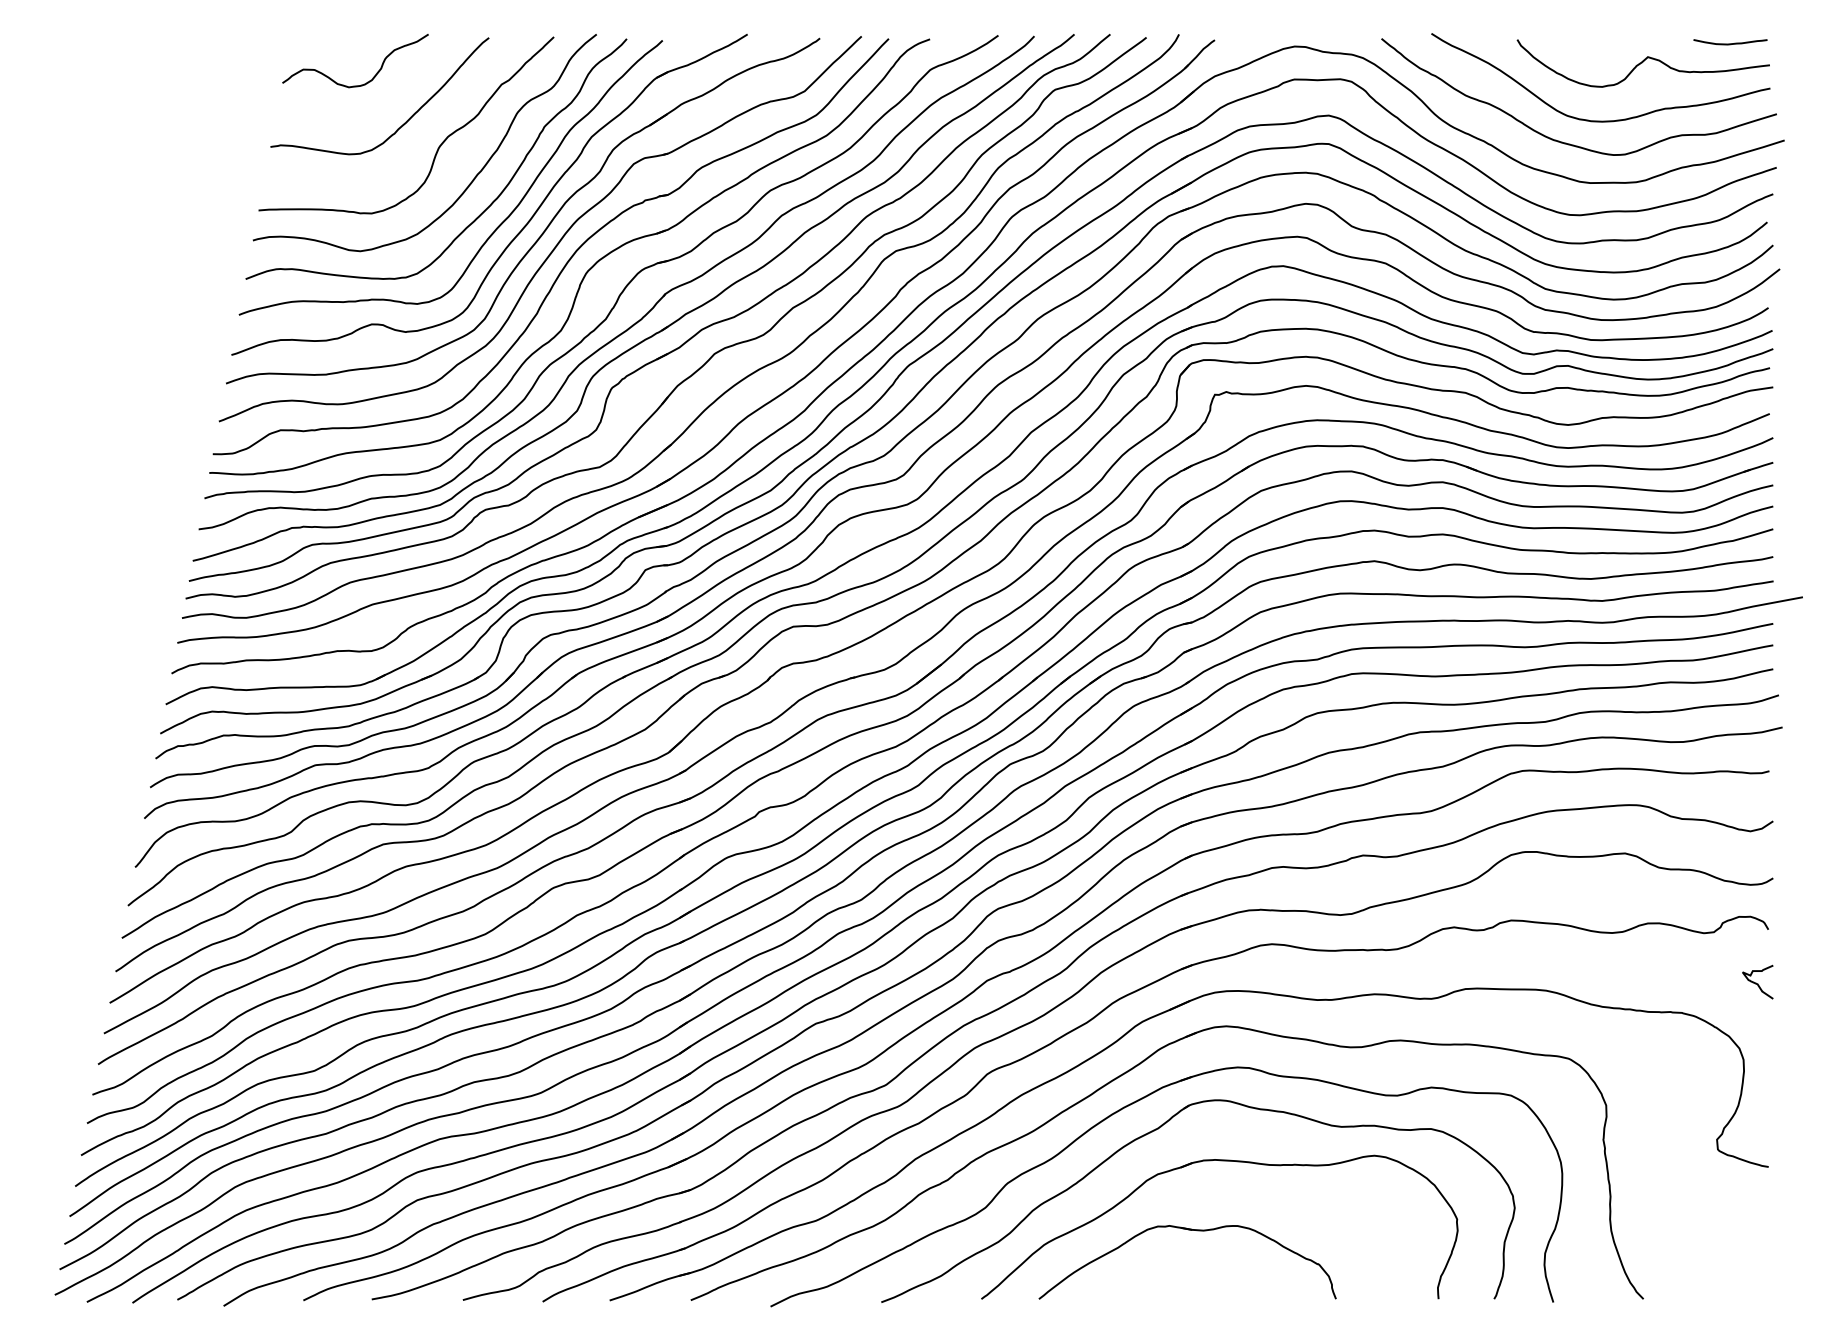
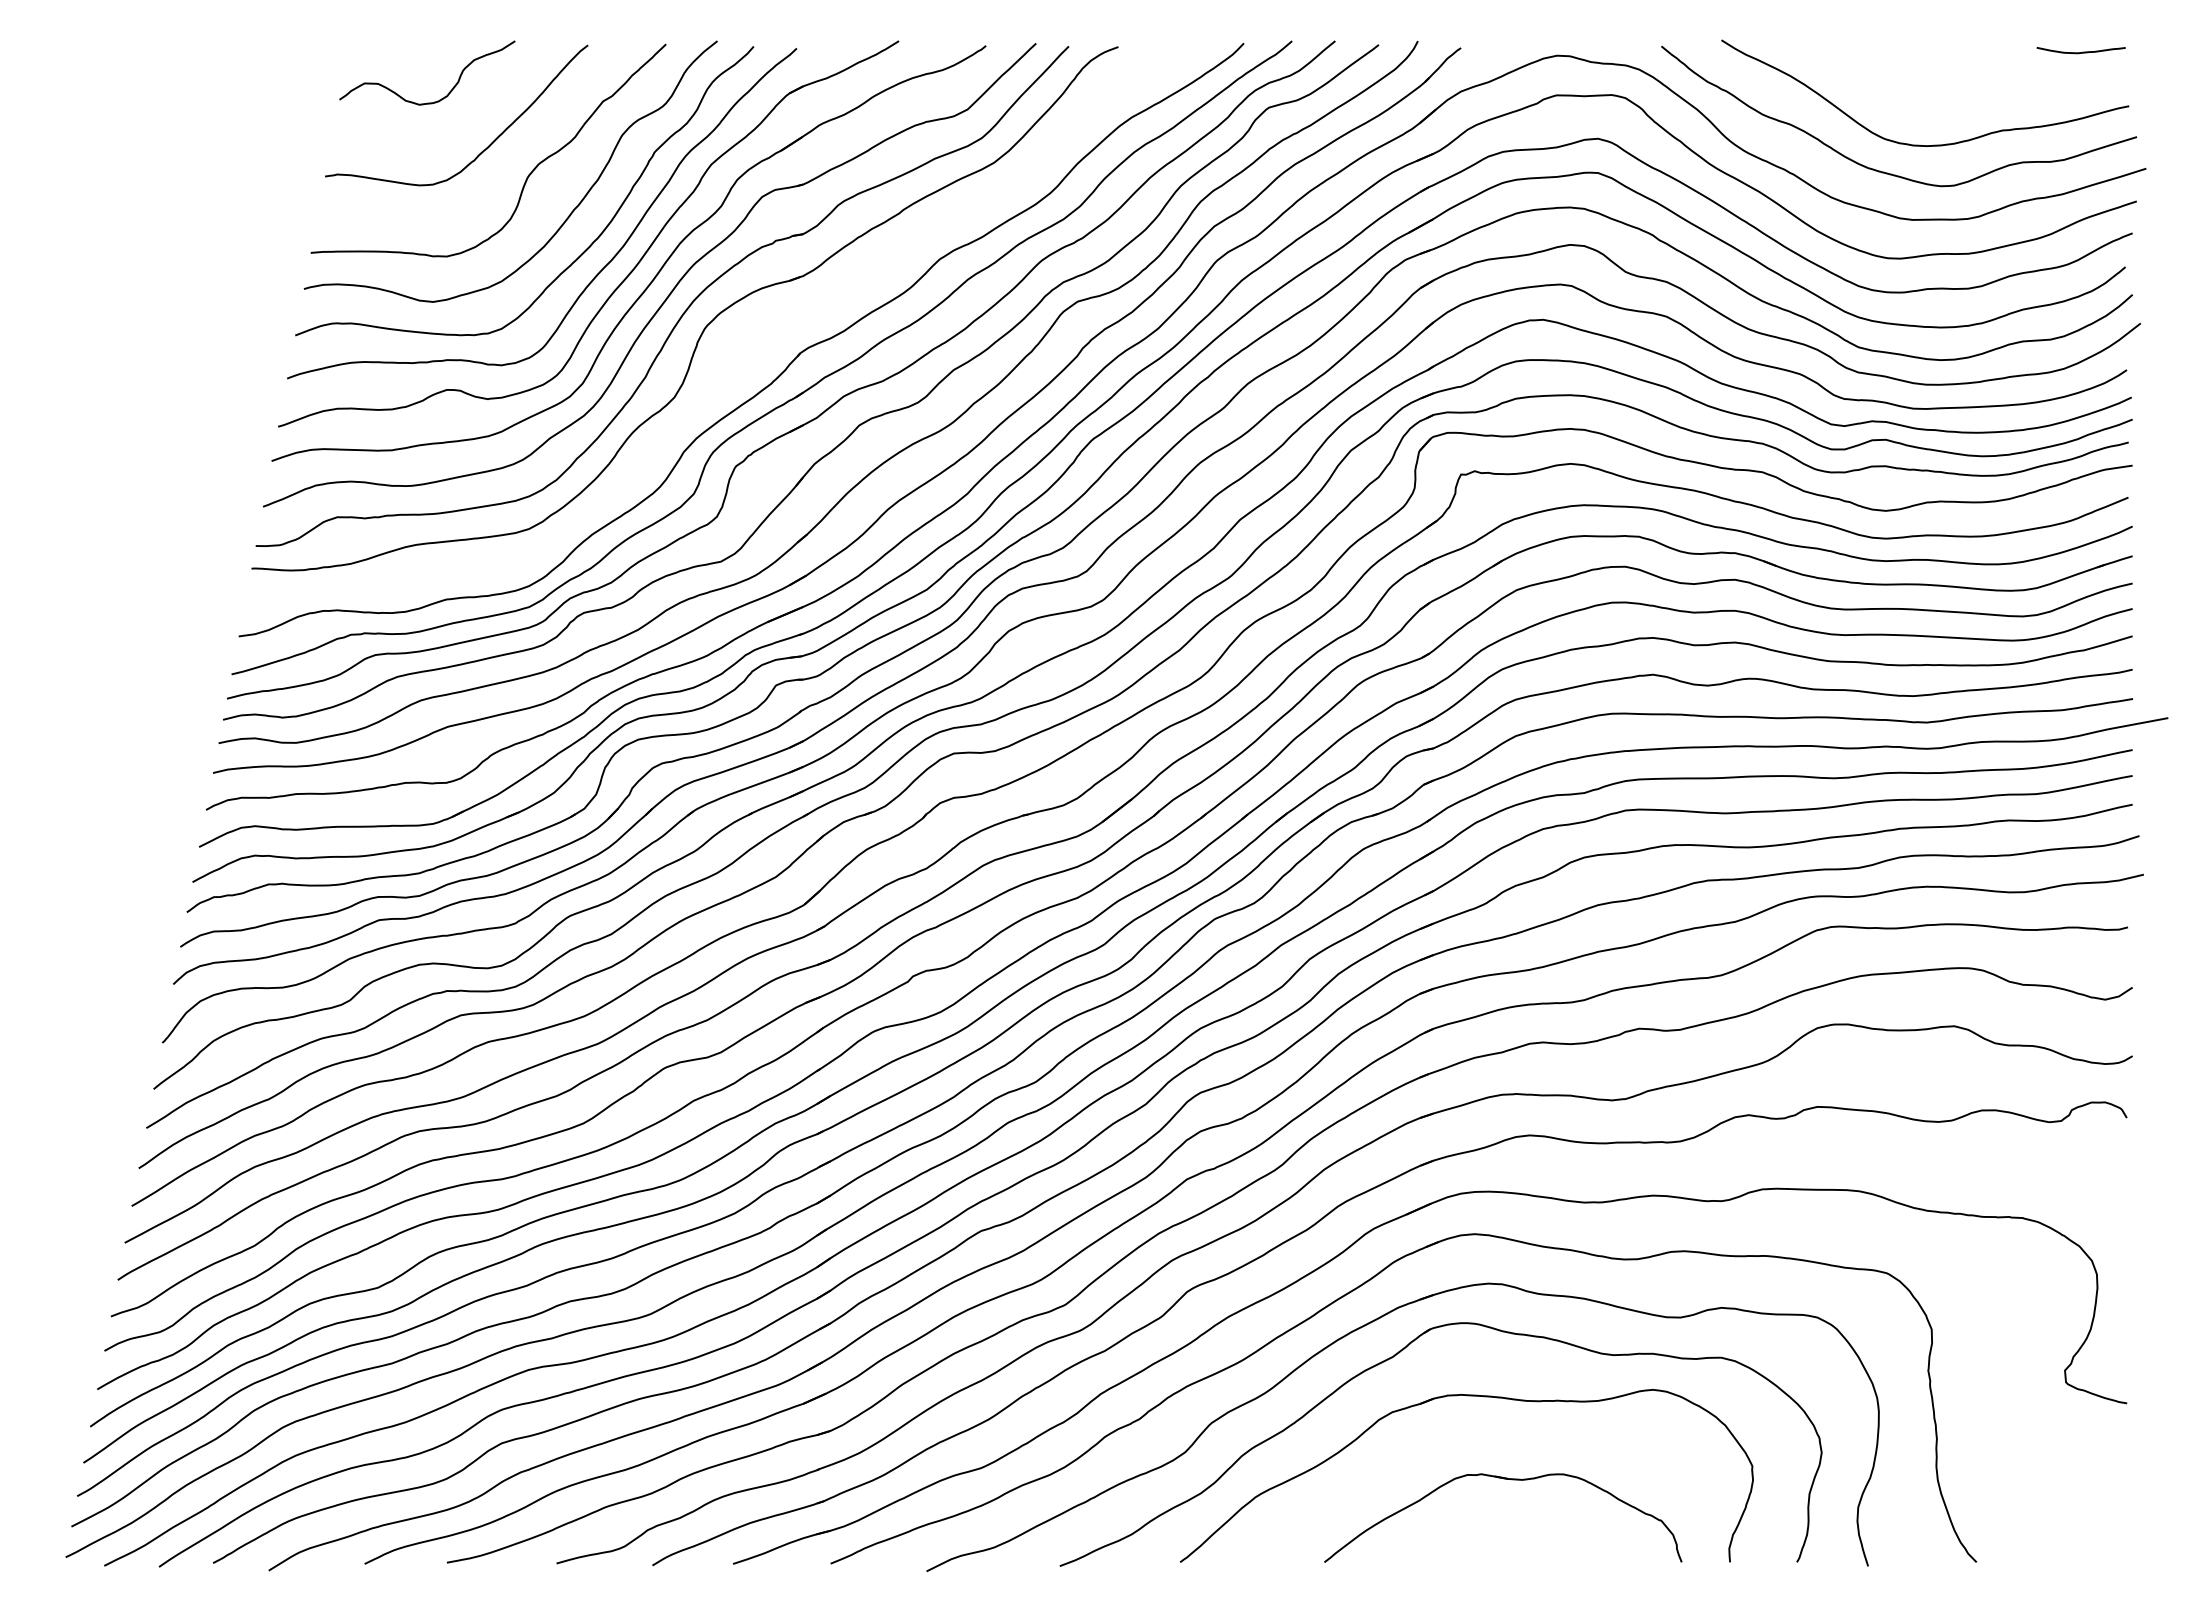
curve: (1642, 62) -> (1975, 75), removed
part: (624, 286) -> (751, 344), removed
curve: (1757, 983) -> (2113, 1182), removed
part: (1194, 1231) -> (1511, 1480), moved

